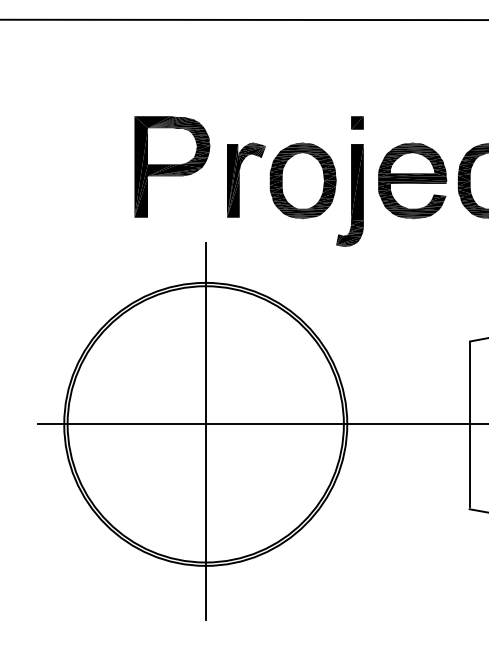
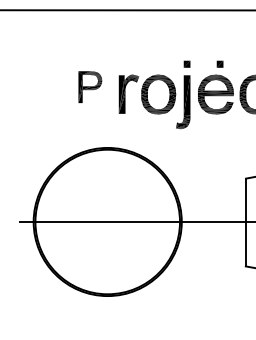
part: (419, 121) -> (219, 63), added
part: (172, 165) -> (90, 86), size x0.6
line: (205, 431) -> (107, 225), removed

